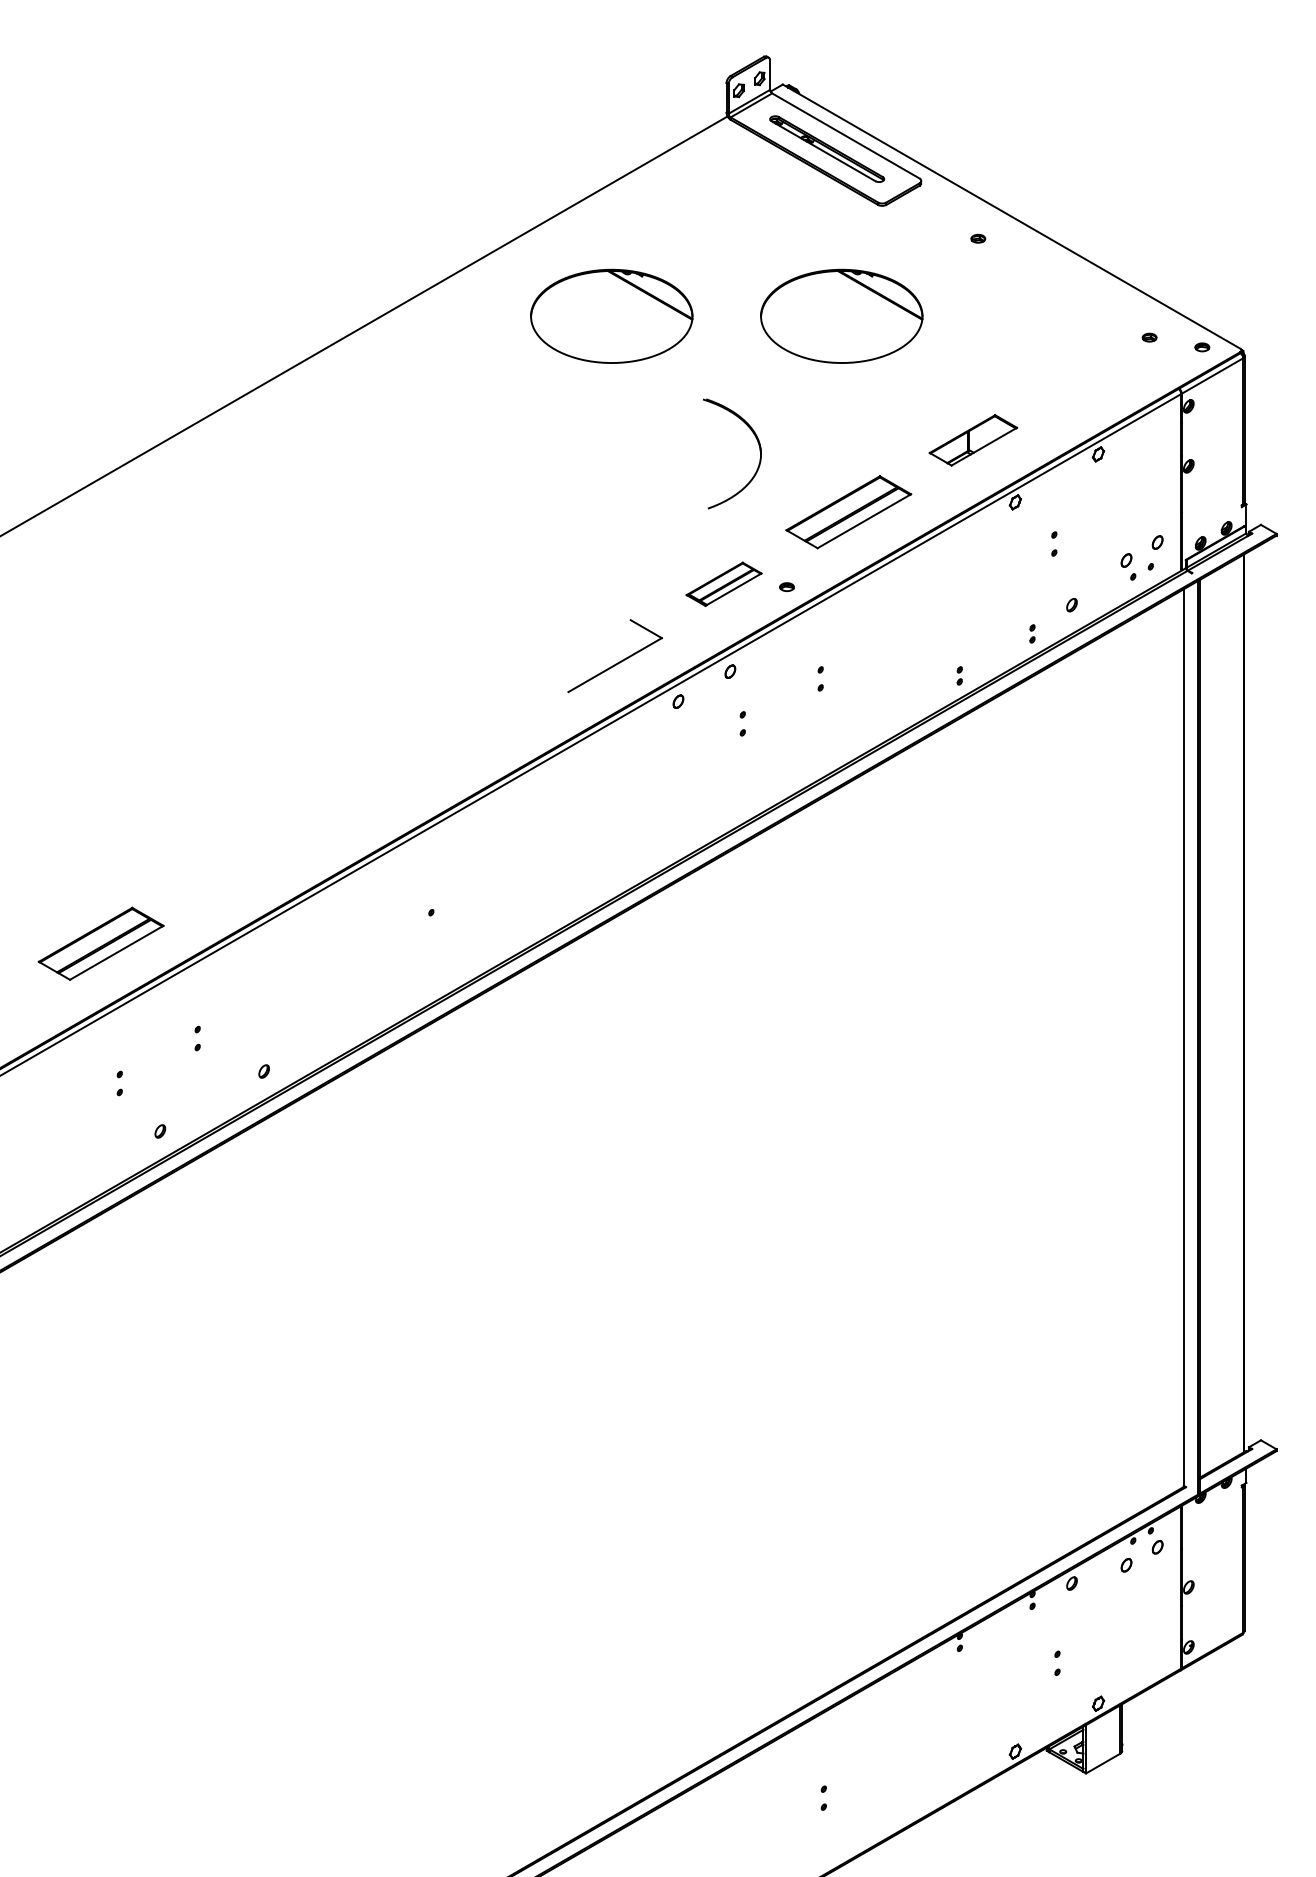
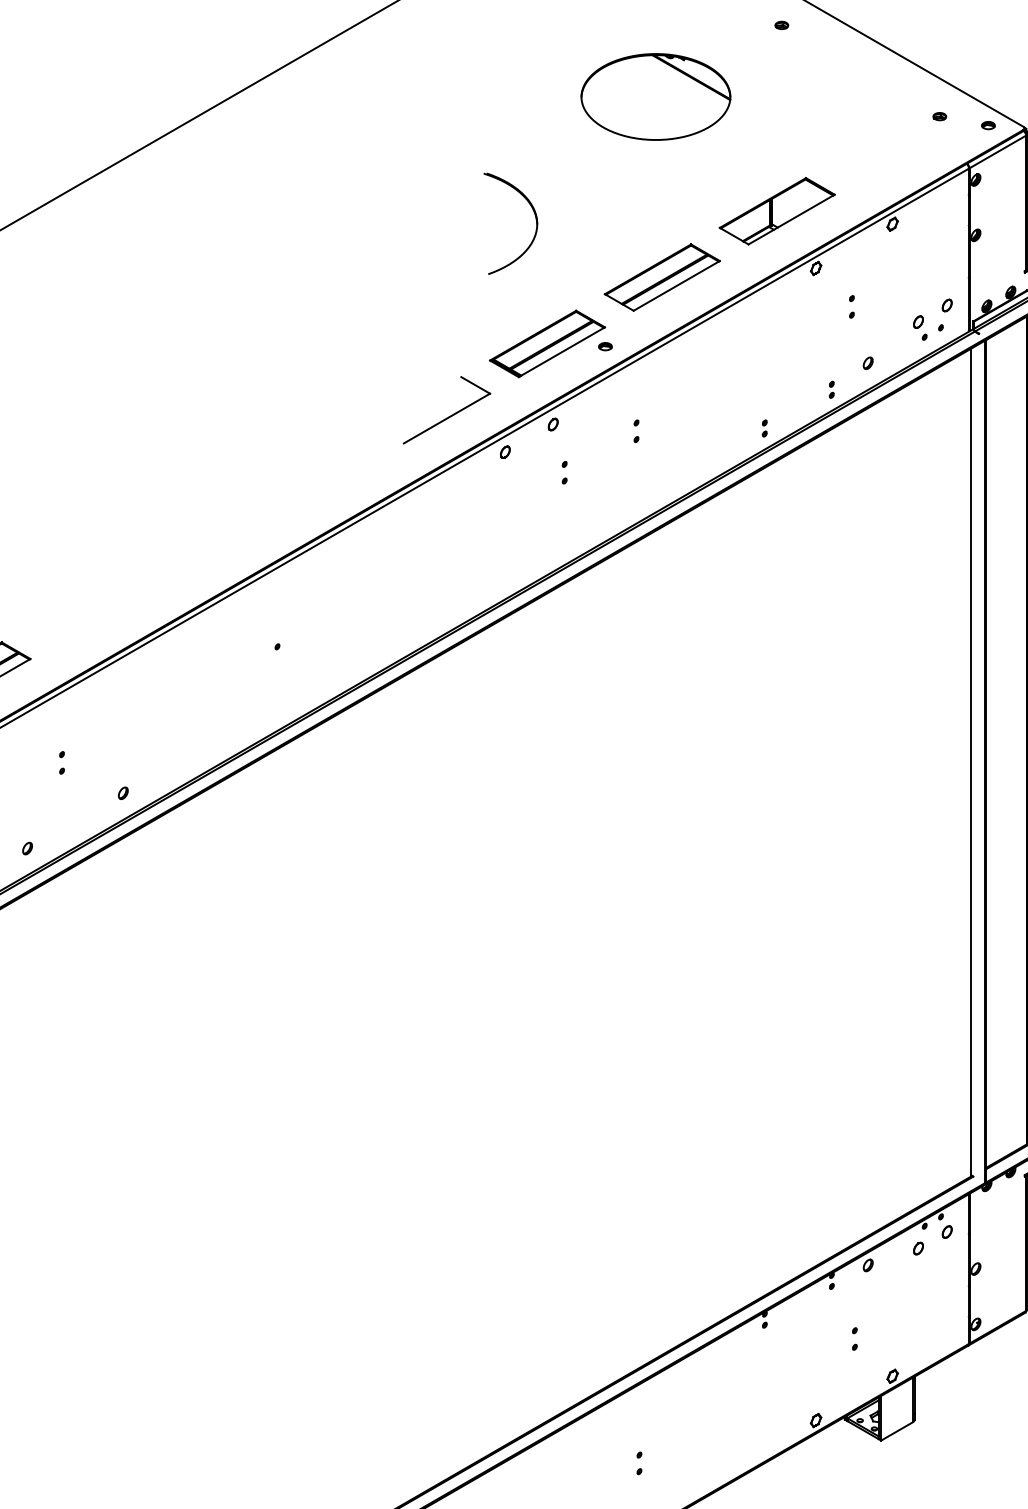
part: (611, 315) -> (443, 96), removed
part: (973, 440) -> (777, 211), size x1.43
part: (759, 451) -> (535, 221), moved
part: (723, 584) -> (546, 344), size x1.67

